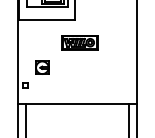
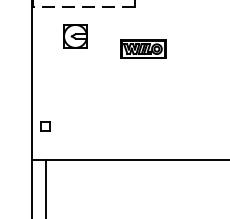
line: (46, 19) -> (83, 6), solid -> dashed
part: (79, 42) -> (142, 48), size x0.7
part: (42, 67) -> (75, 35), moved

